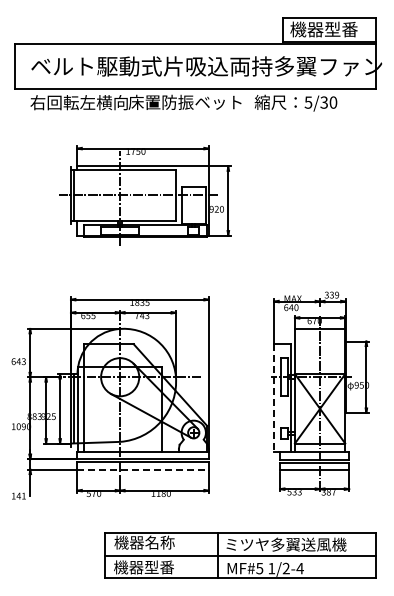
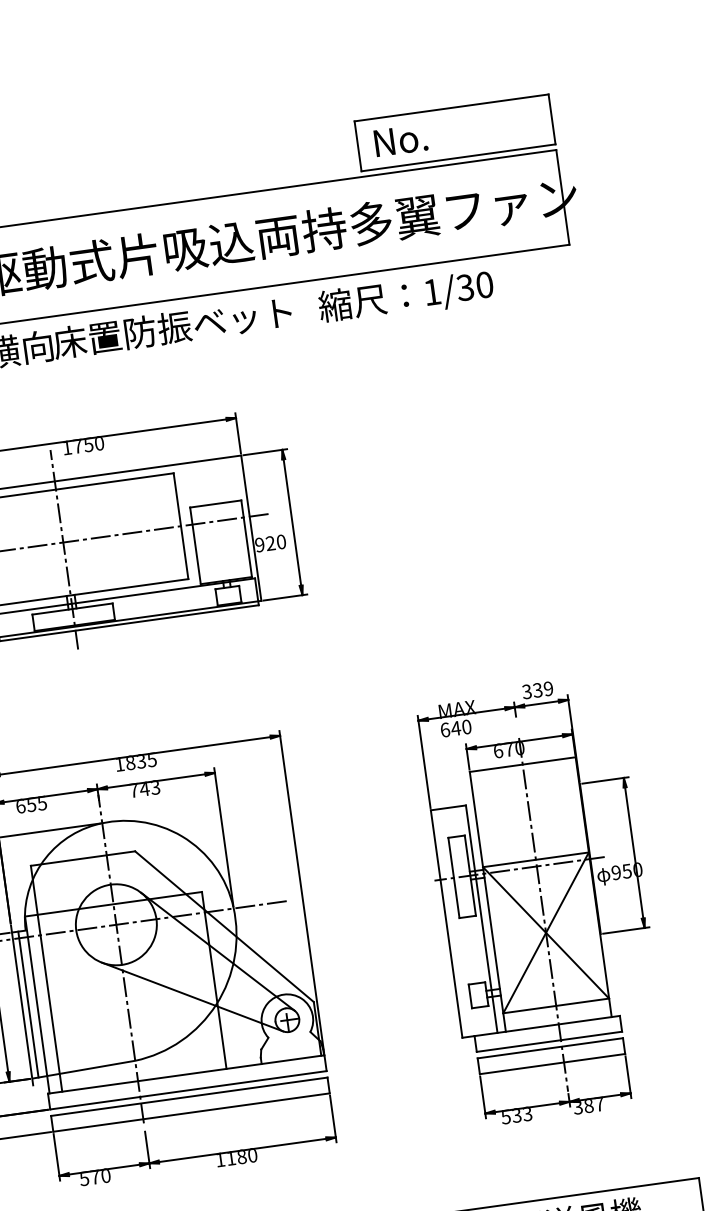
text: (323, 29) -> (442, 134), 機器型番 -> No.
text: (308, 102) -> (432, 292), 5/30 -> 1/30
line: (274, 398) -> (447, 924), dashed -> solid
line: (143, 469) -> (192, 1112), dashed -> solid

